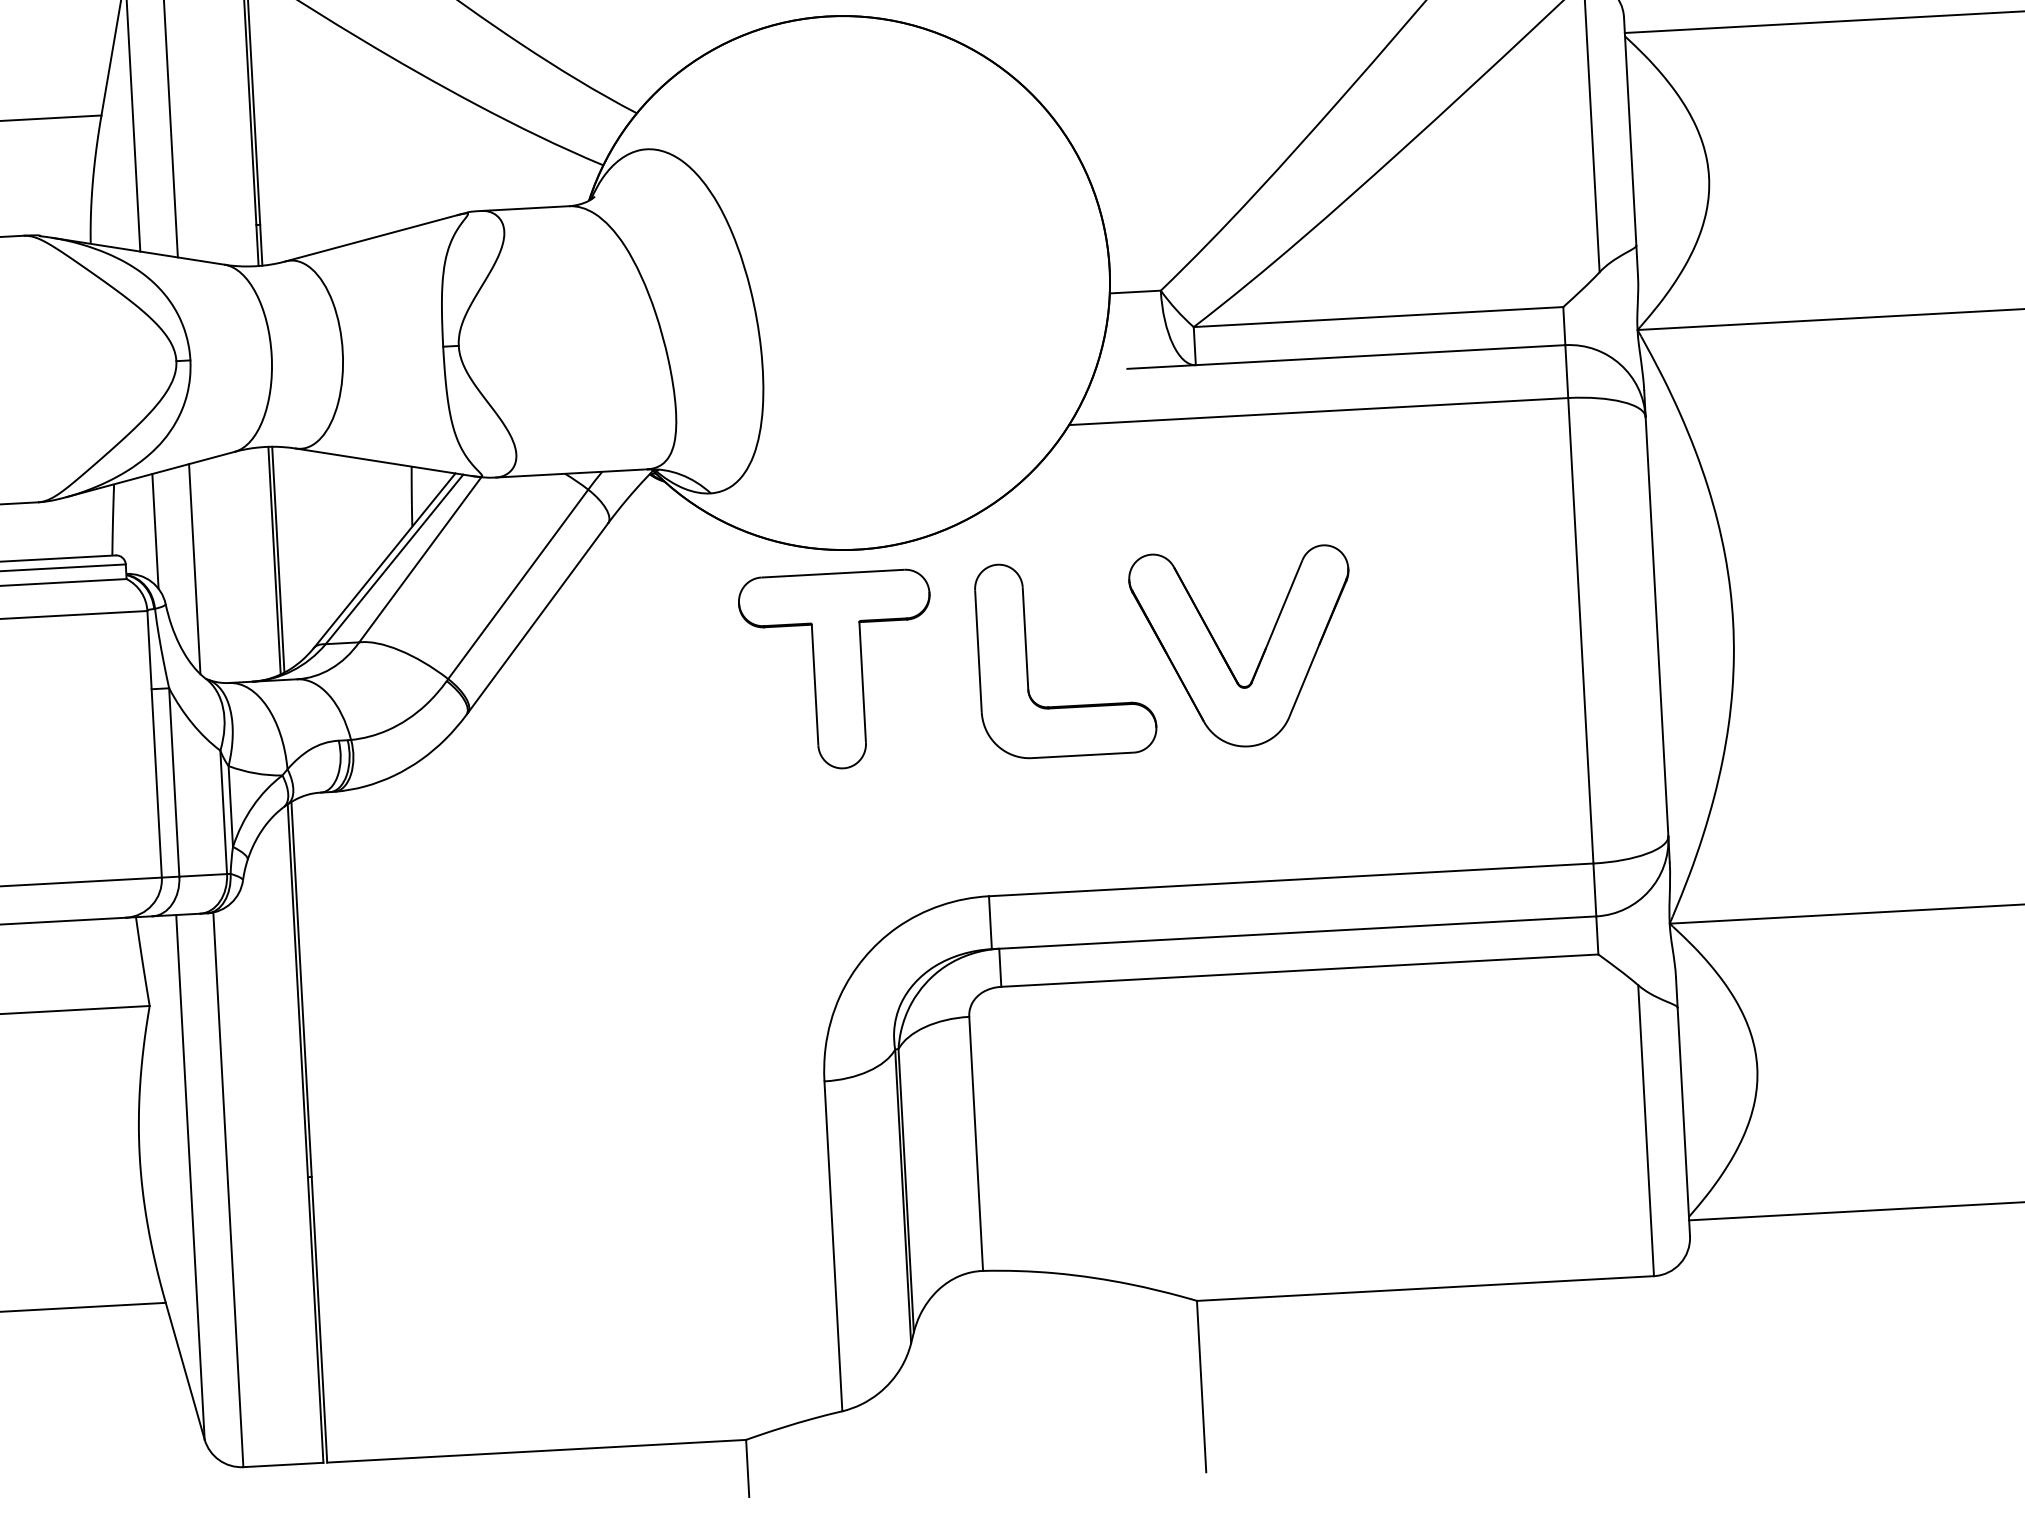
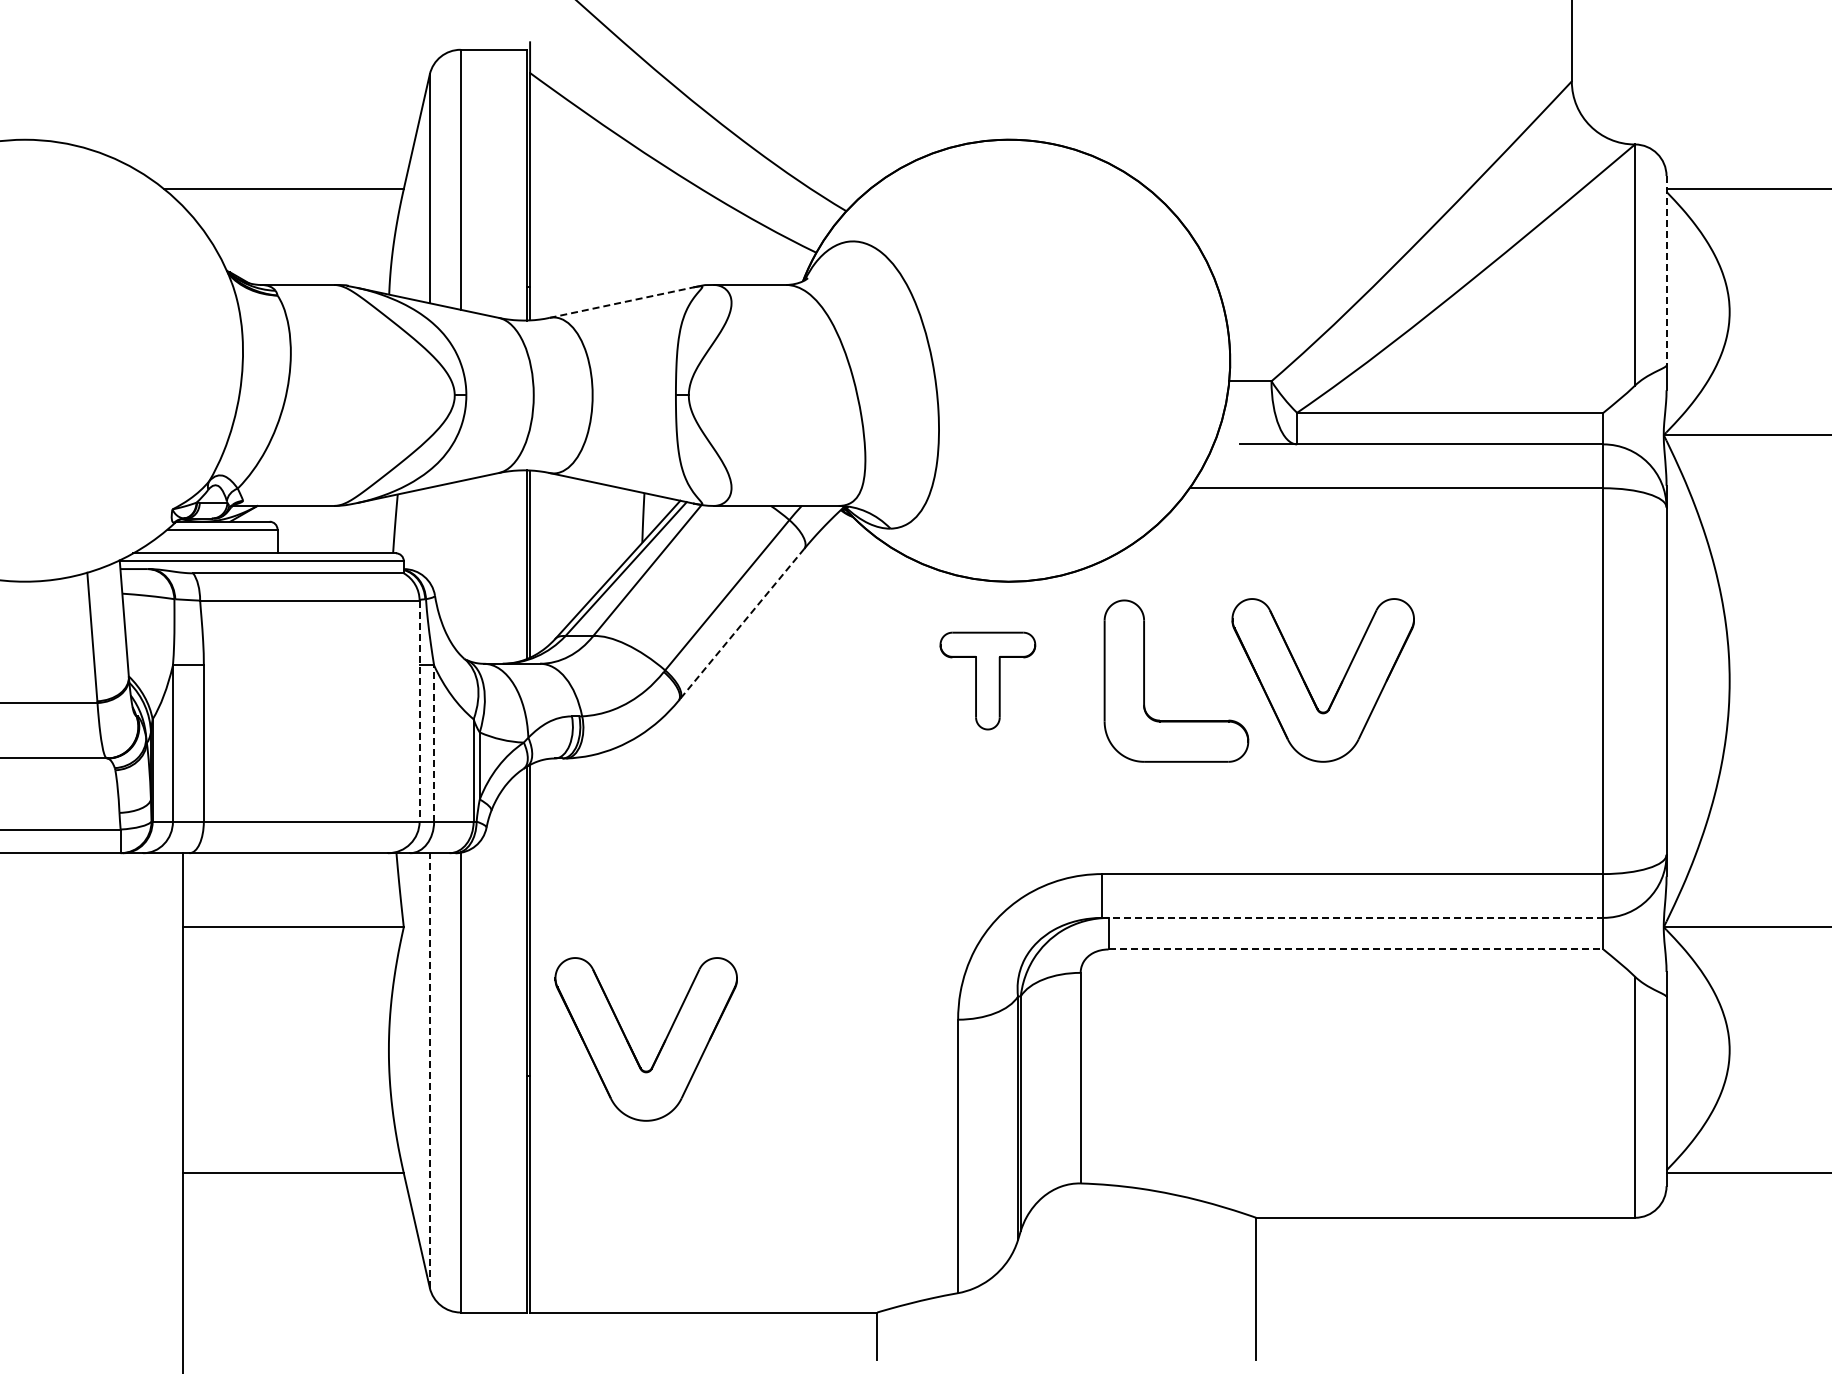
line: (1630, 131) -> (1666, 270), solid -> dashed
line: (371, 238) -> (621, 302), solid -> dashed
line: (155, 530) -> (429, 534), removed
line: (194, 569) -> (460, 568), removed
line: (537, 618) -> (741, 624), solid -> dashed
part: (837, 670) -> (987, 680), size x0.6
line: (154, 744) -> (419, 711), solid -> dashed
line: (174, 782) -> (434, 743), solid -> dashed
line: (1293, 932) -> (1352, 917), solid -> dashed
line: (1300, 970) -> (1356, 949), solid -> dashed
part: (432, 1135) -> (631, 1046), added
line: (190, 1177) -> (429, 1070), solid -> dashed

